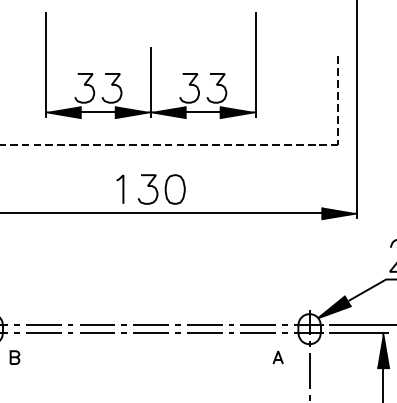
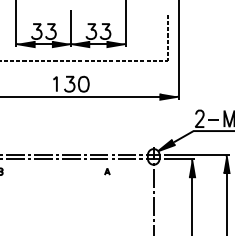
part: (278, 357) -> (107, 171), moved

